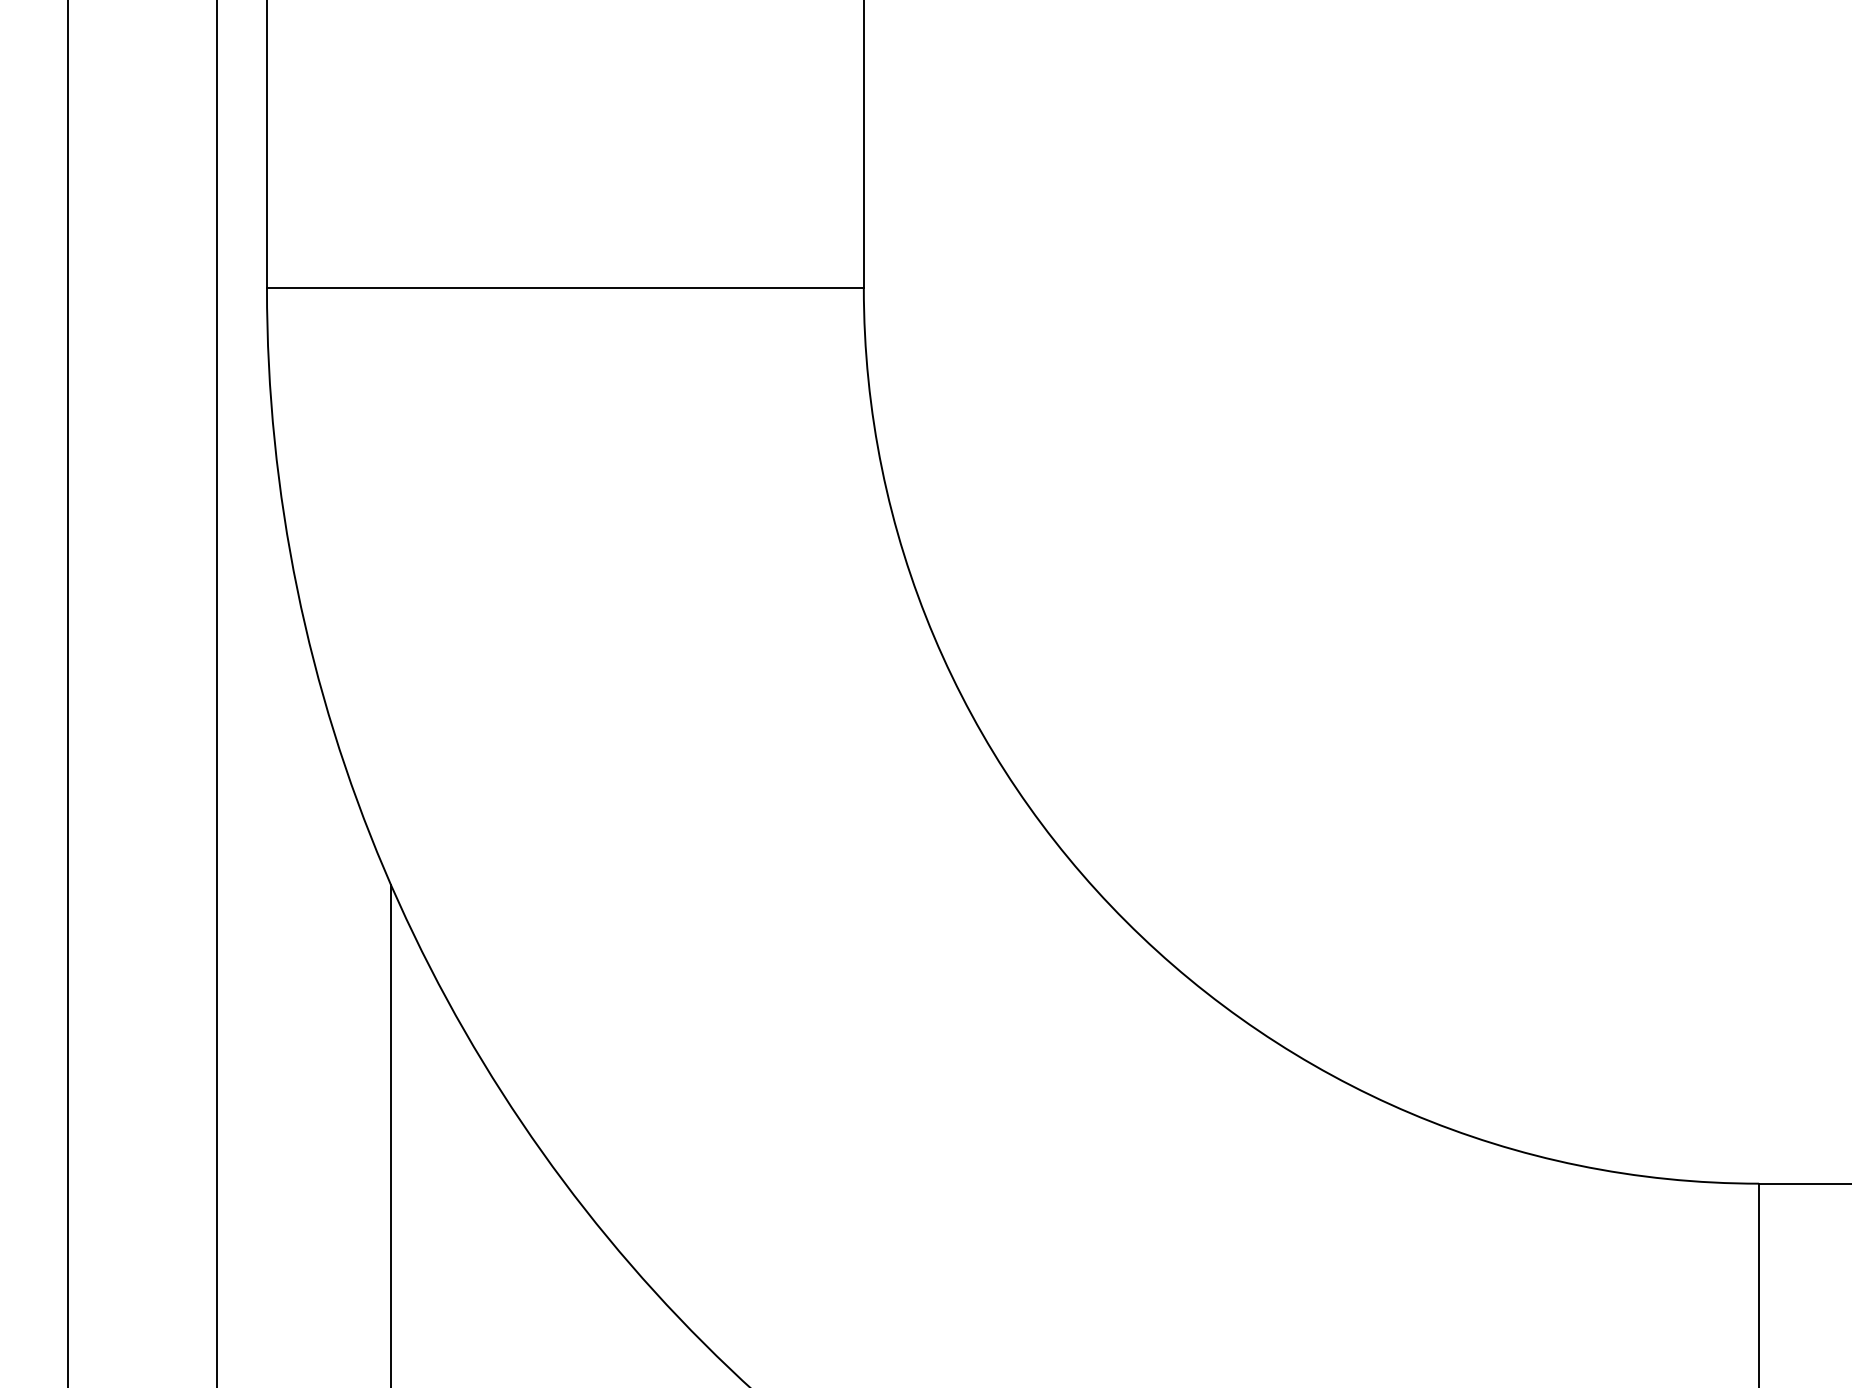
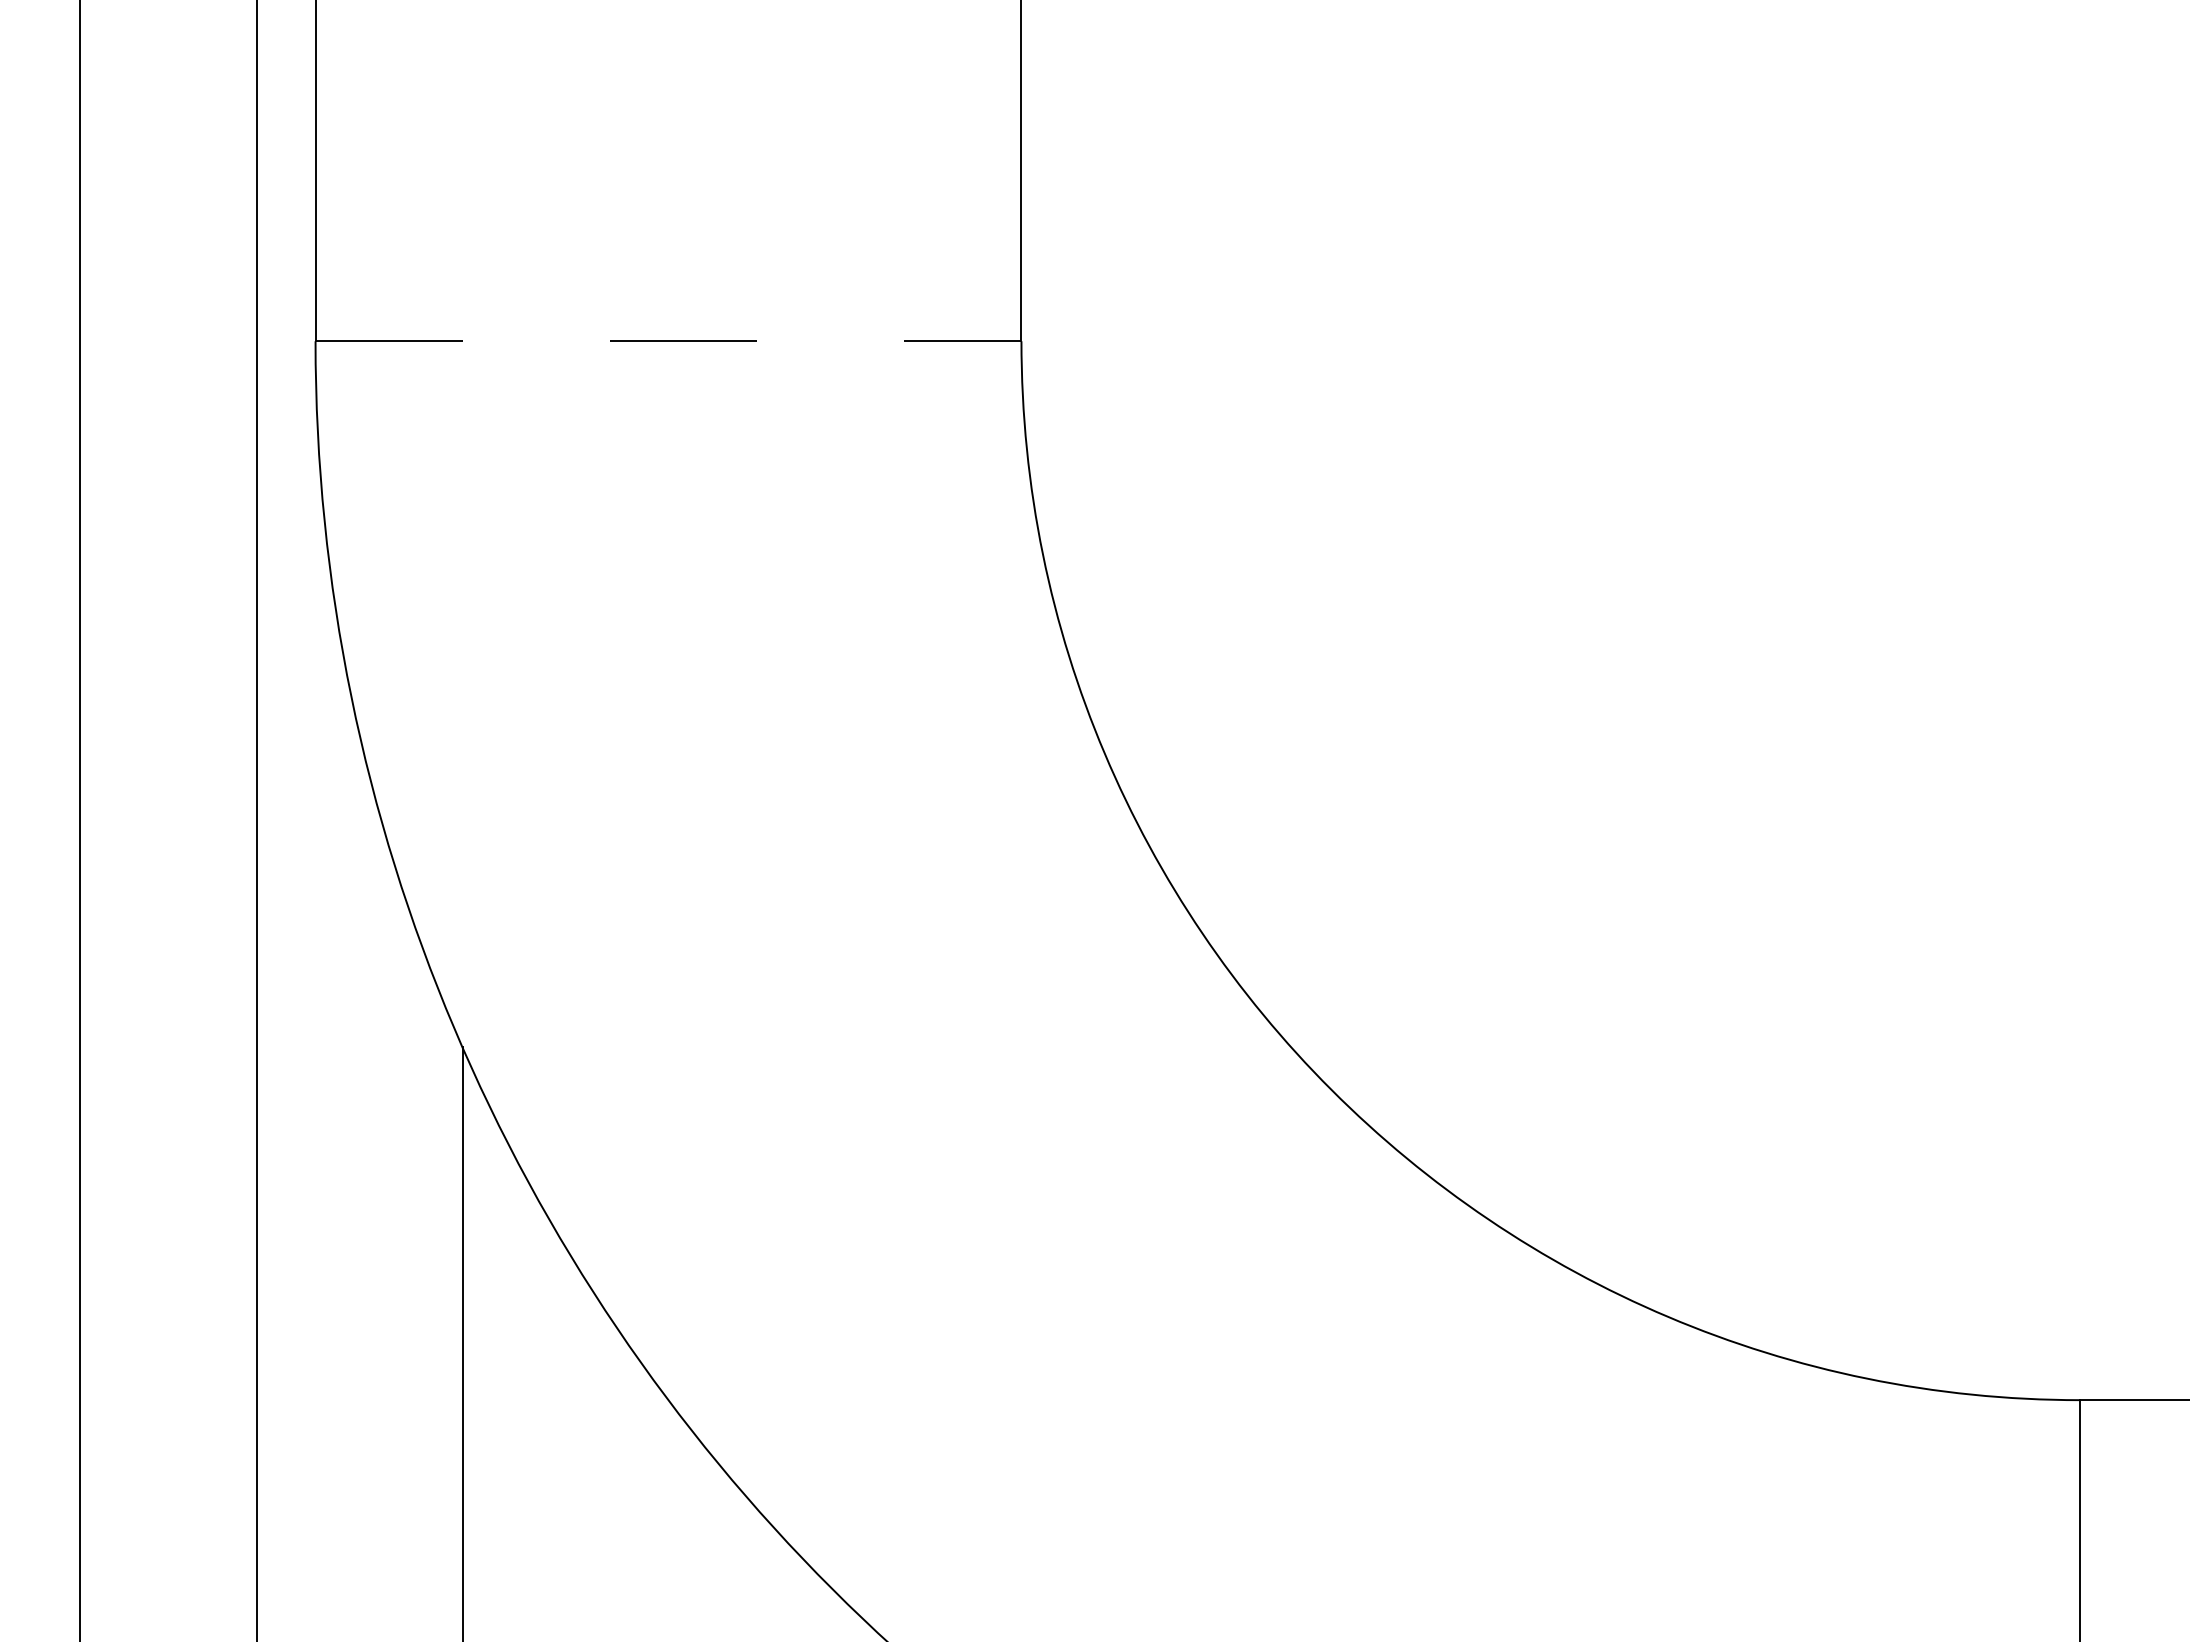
line: (565, 288) -> (668, 341), solid -> dashed

